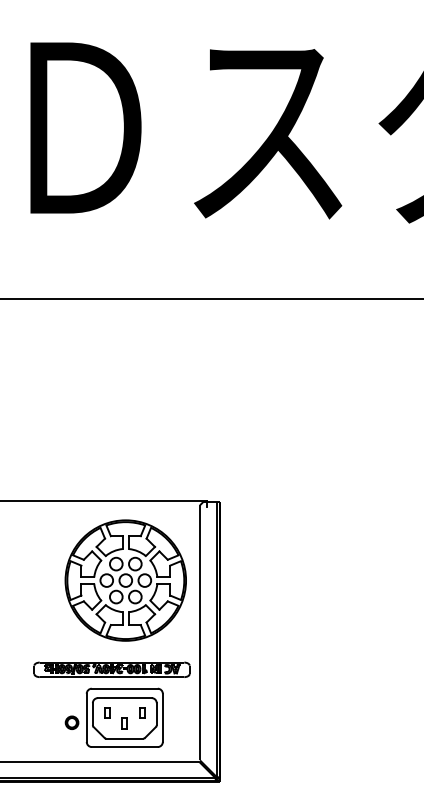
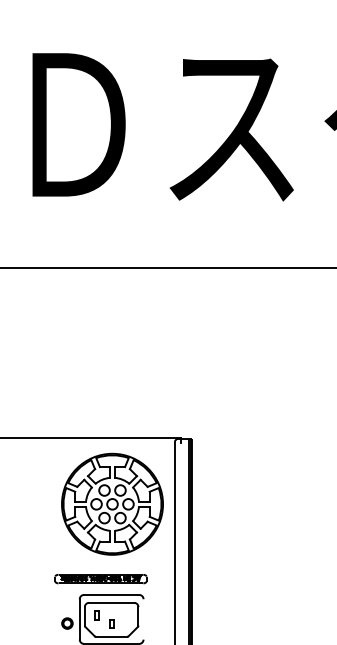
part: (111, 669) -> (100, 578), size x0.7
part: (142, 712) -> (126, 614), removed
line: (162, 717) -> (143, 619), removed

